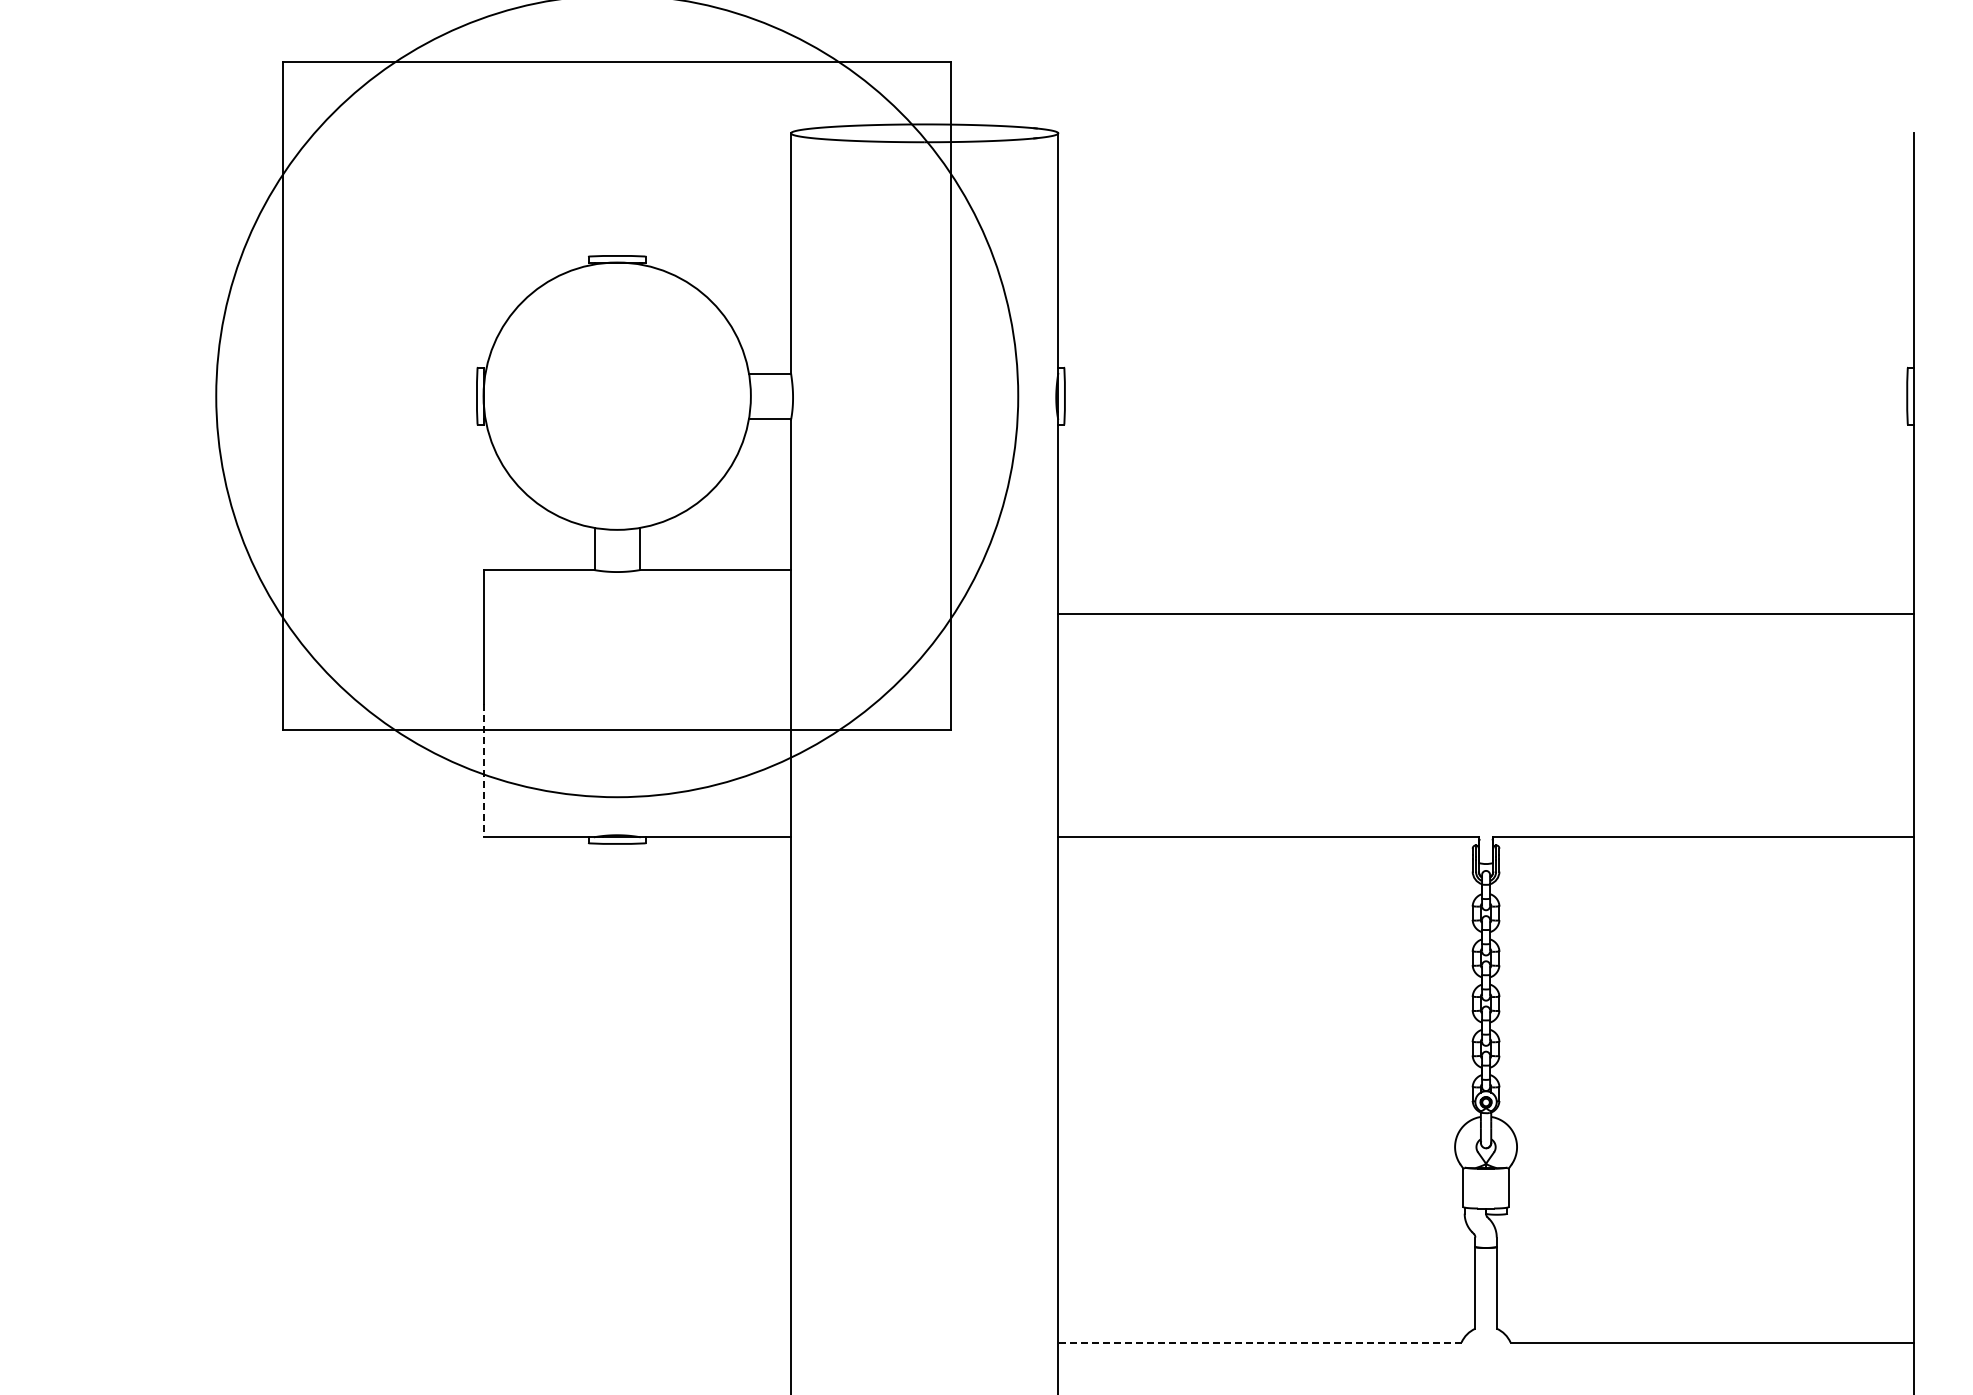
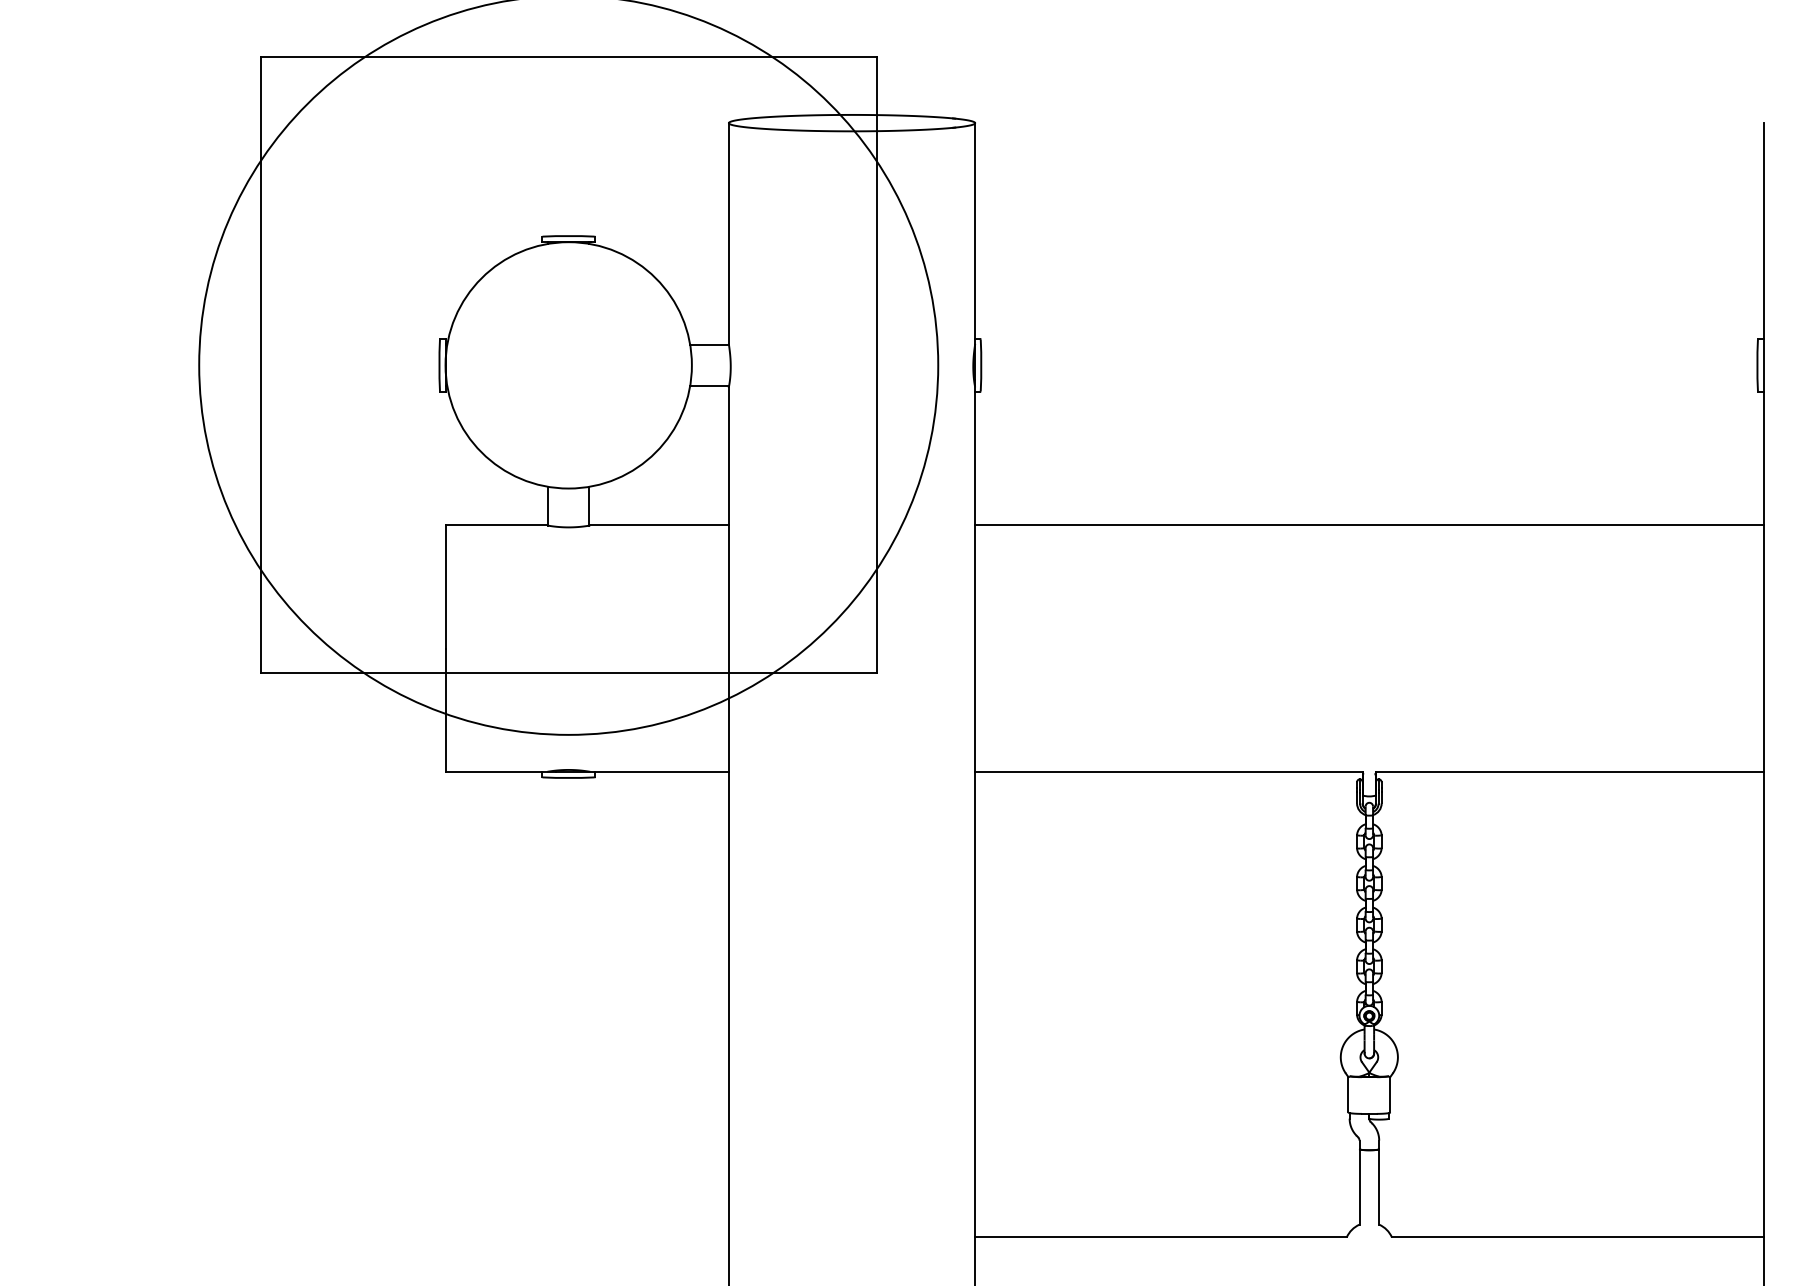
line: (1485, 613) -> (1368, 525), moved
line: (483, 770) -> (445, 710), dashed -> solid
line: (1259, 1342) -> (1160, 1237), dashed -> solid

